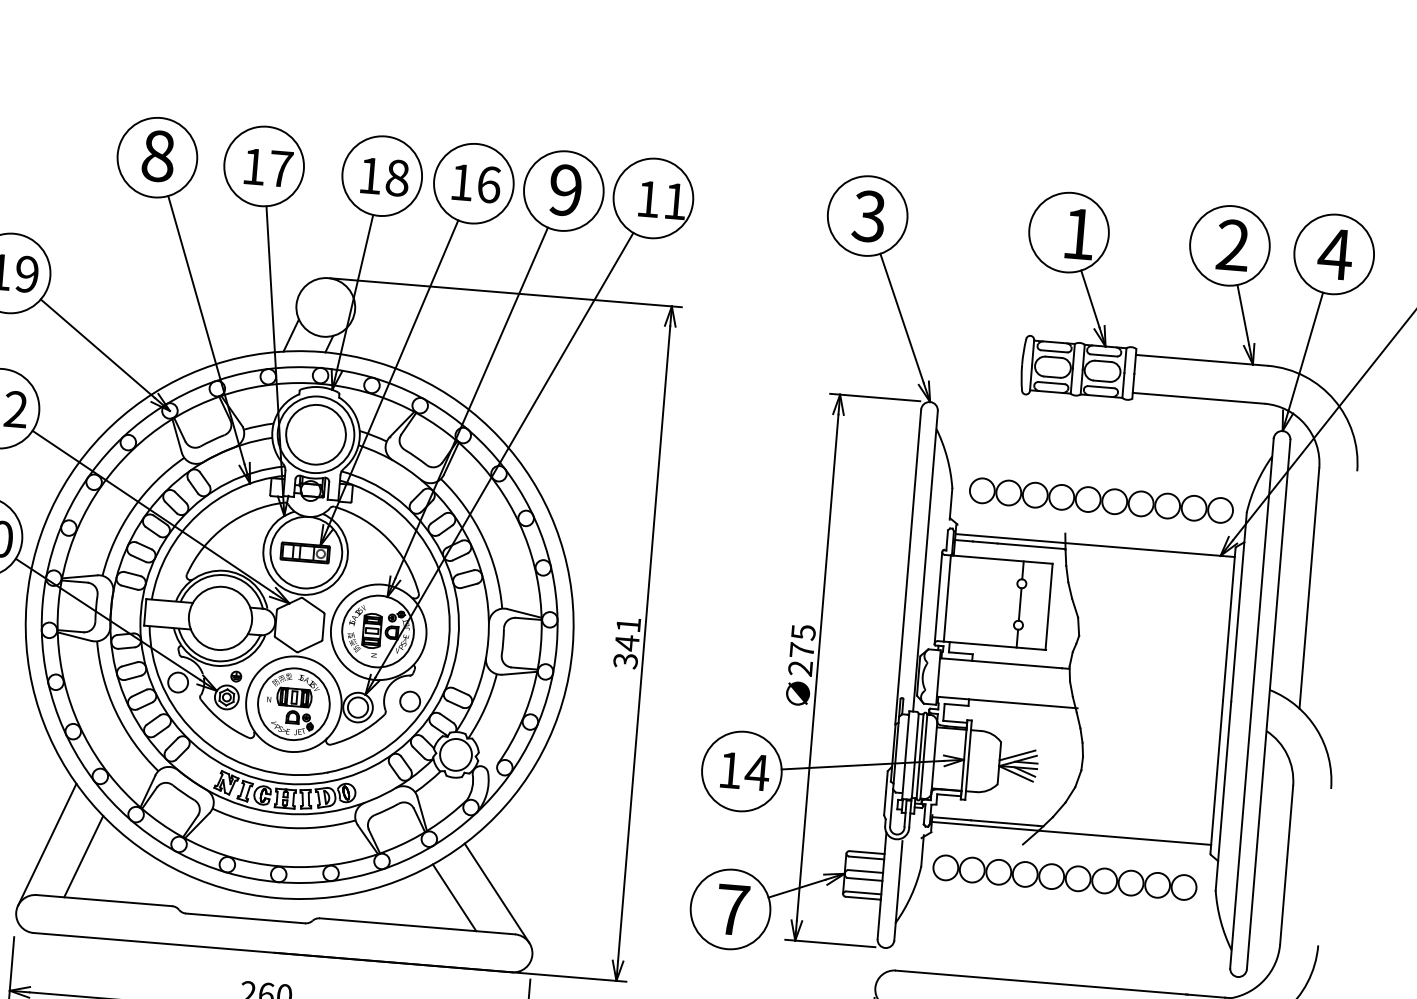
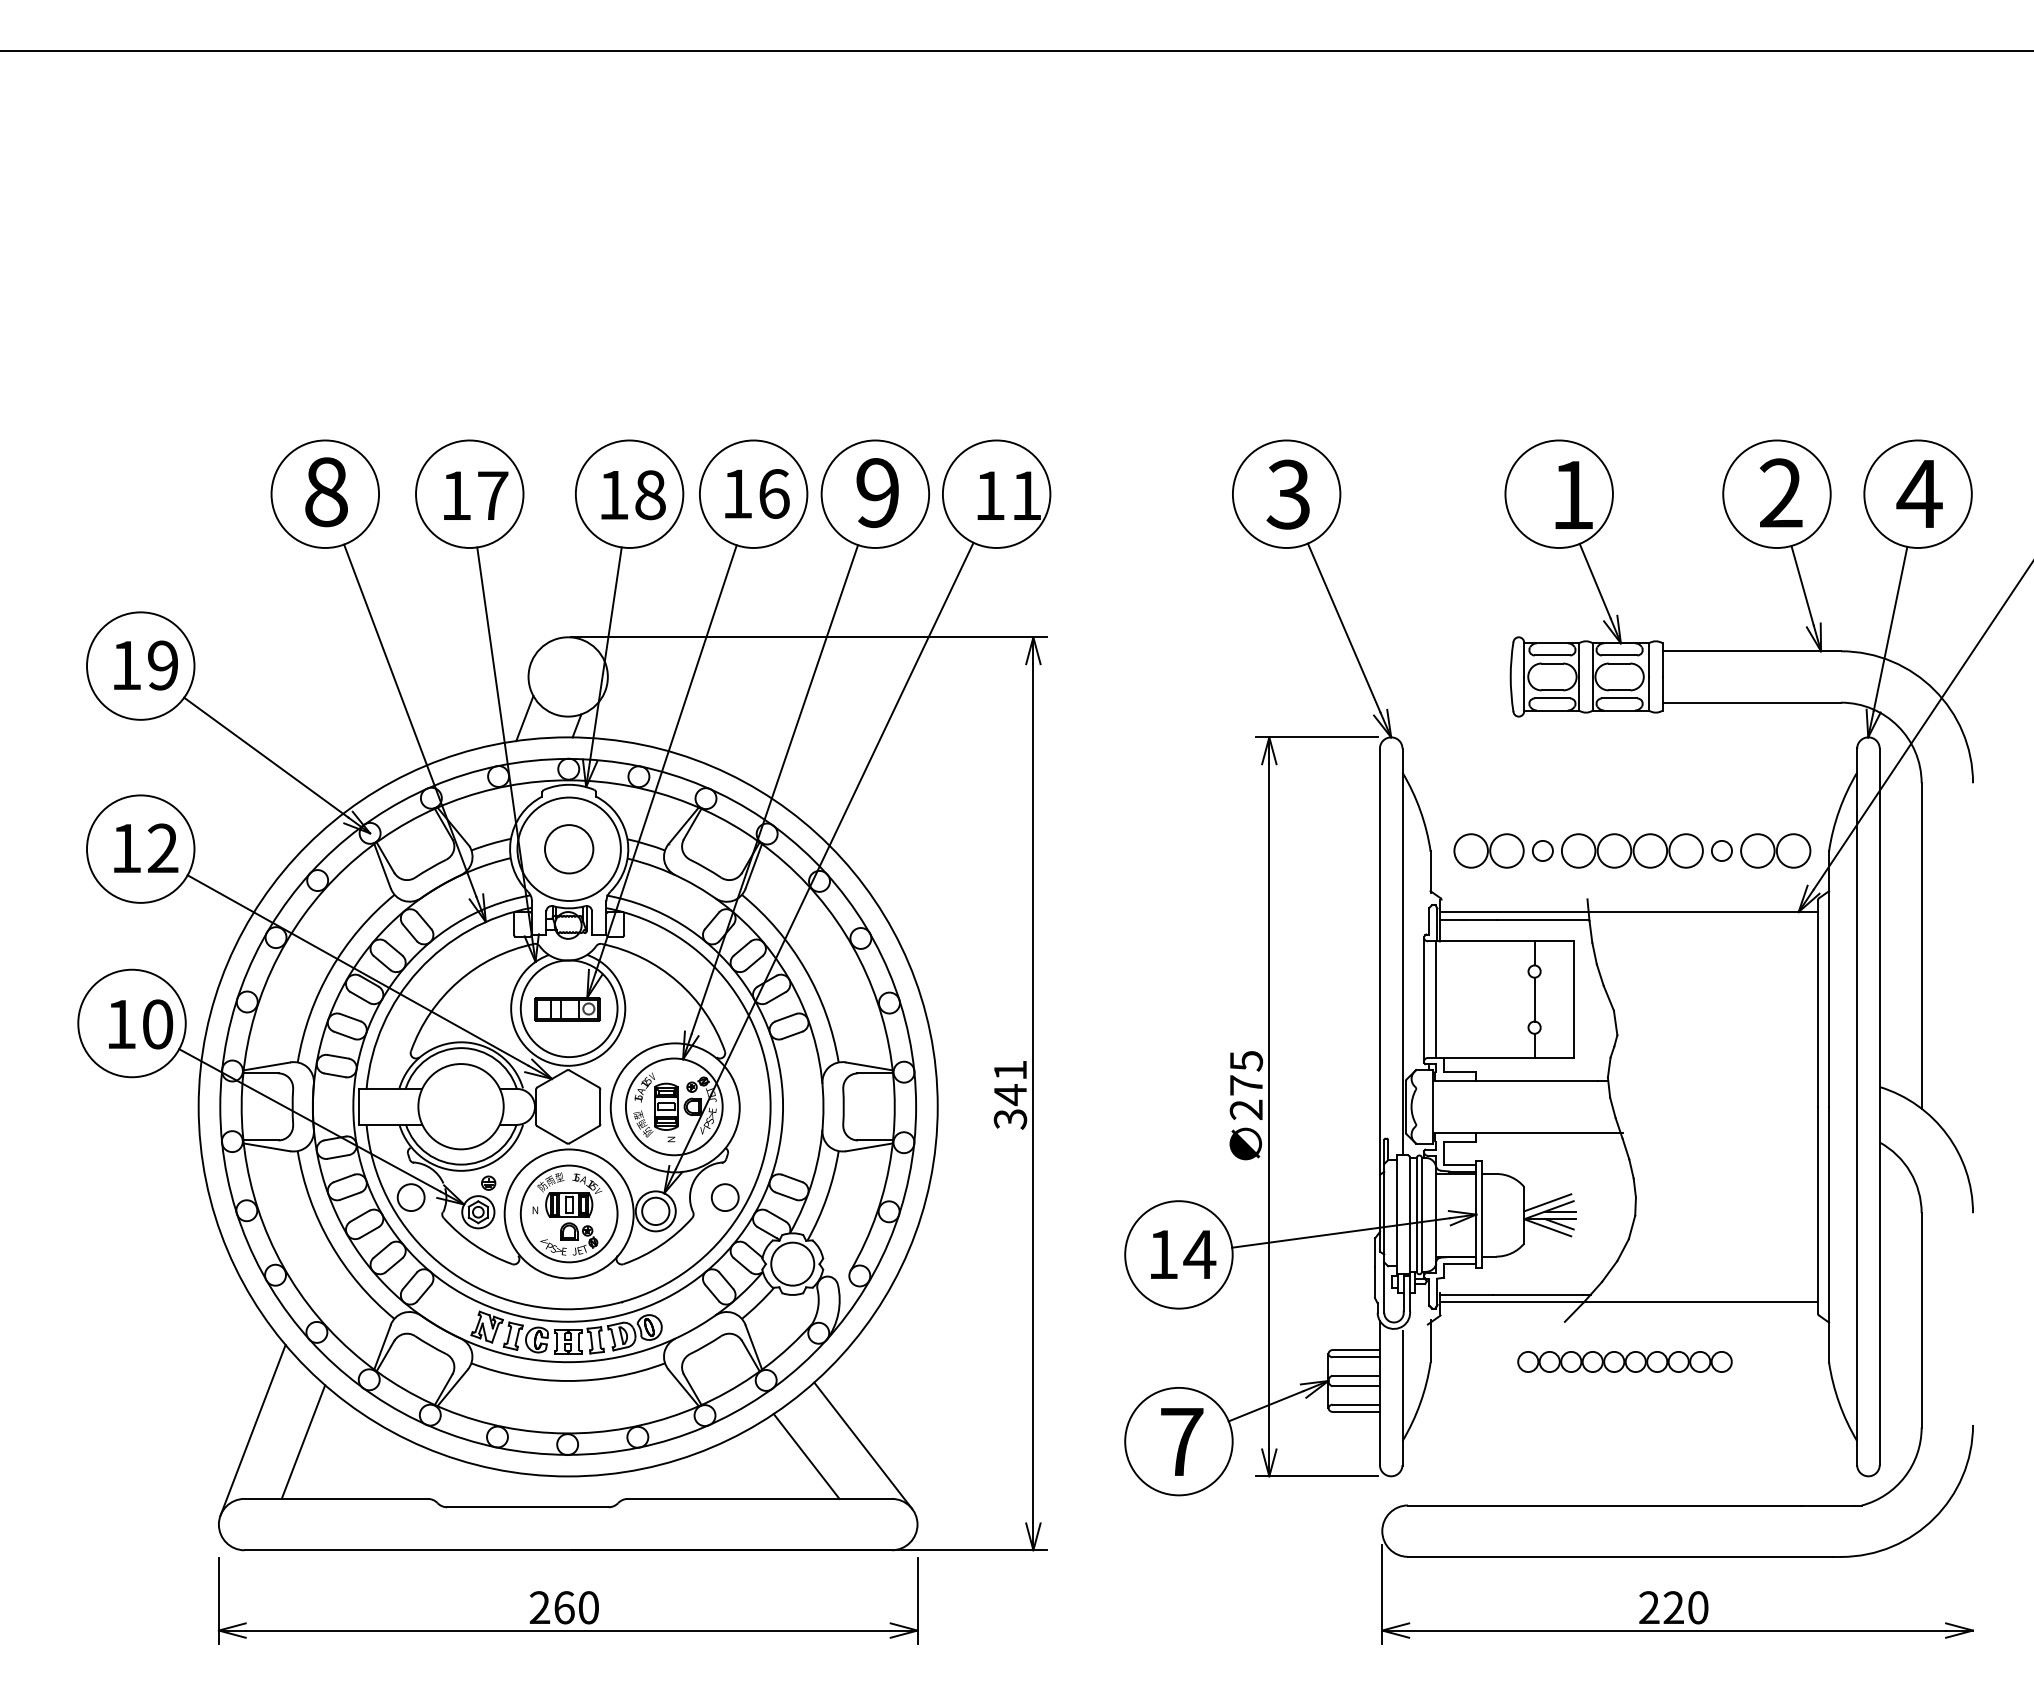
circle: (315, 434) -> (568, 848), size x0.6
circle: (1035, 494) -> (1542, 850), size x0.6
circle: (1167, 505) -> (1721, 850), size x0.6
part: (1064, 877) -> (1624, 1361), size x0.6

